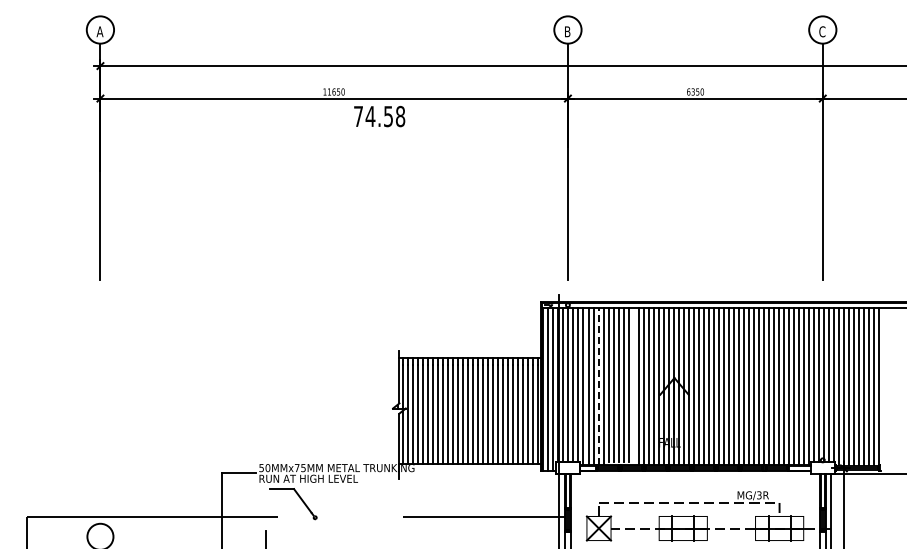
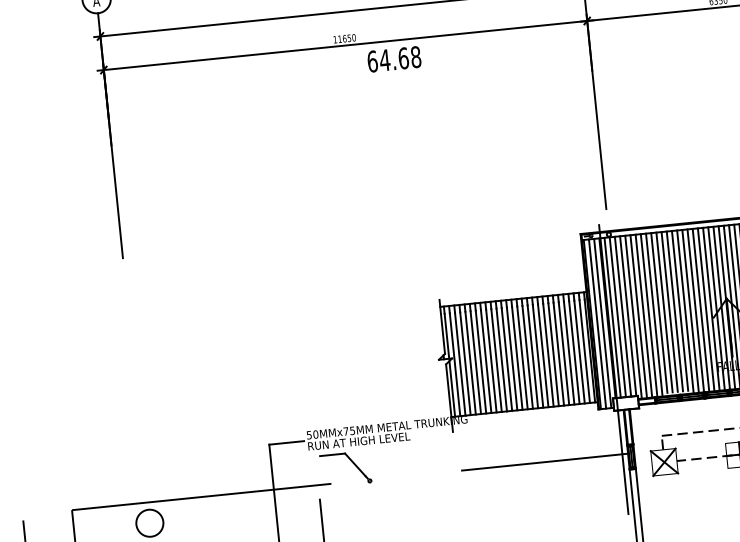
text: (373, 116) -> (388, 59), 74.58 -> 64.68
line: (598, 386) -> (649, 315), dashed -> solid
line: (633, 386) -> (685, 311), added

